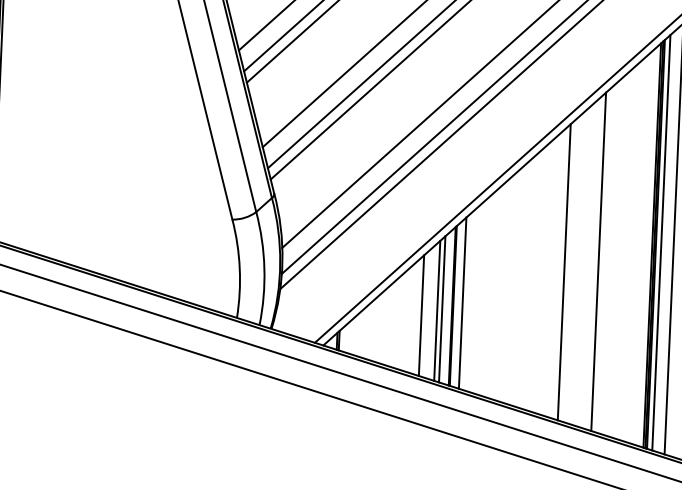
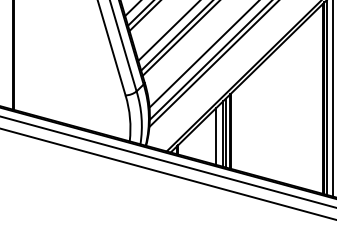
line: (597, 261) -> (297, 107), removed
line: (565, 270) -> (282, 112), removed
line: (463, 302) -> (235, 129), removed

